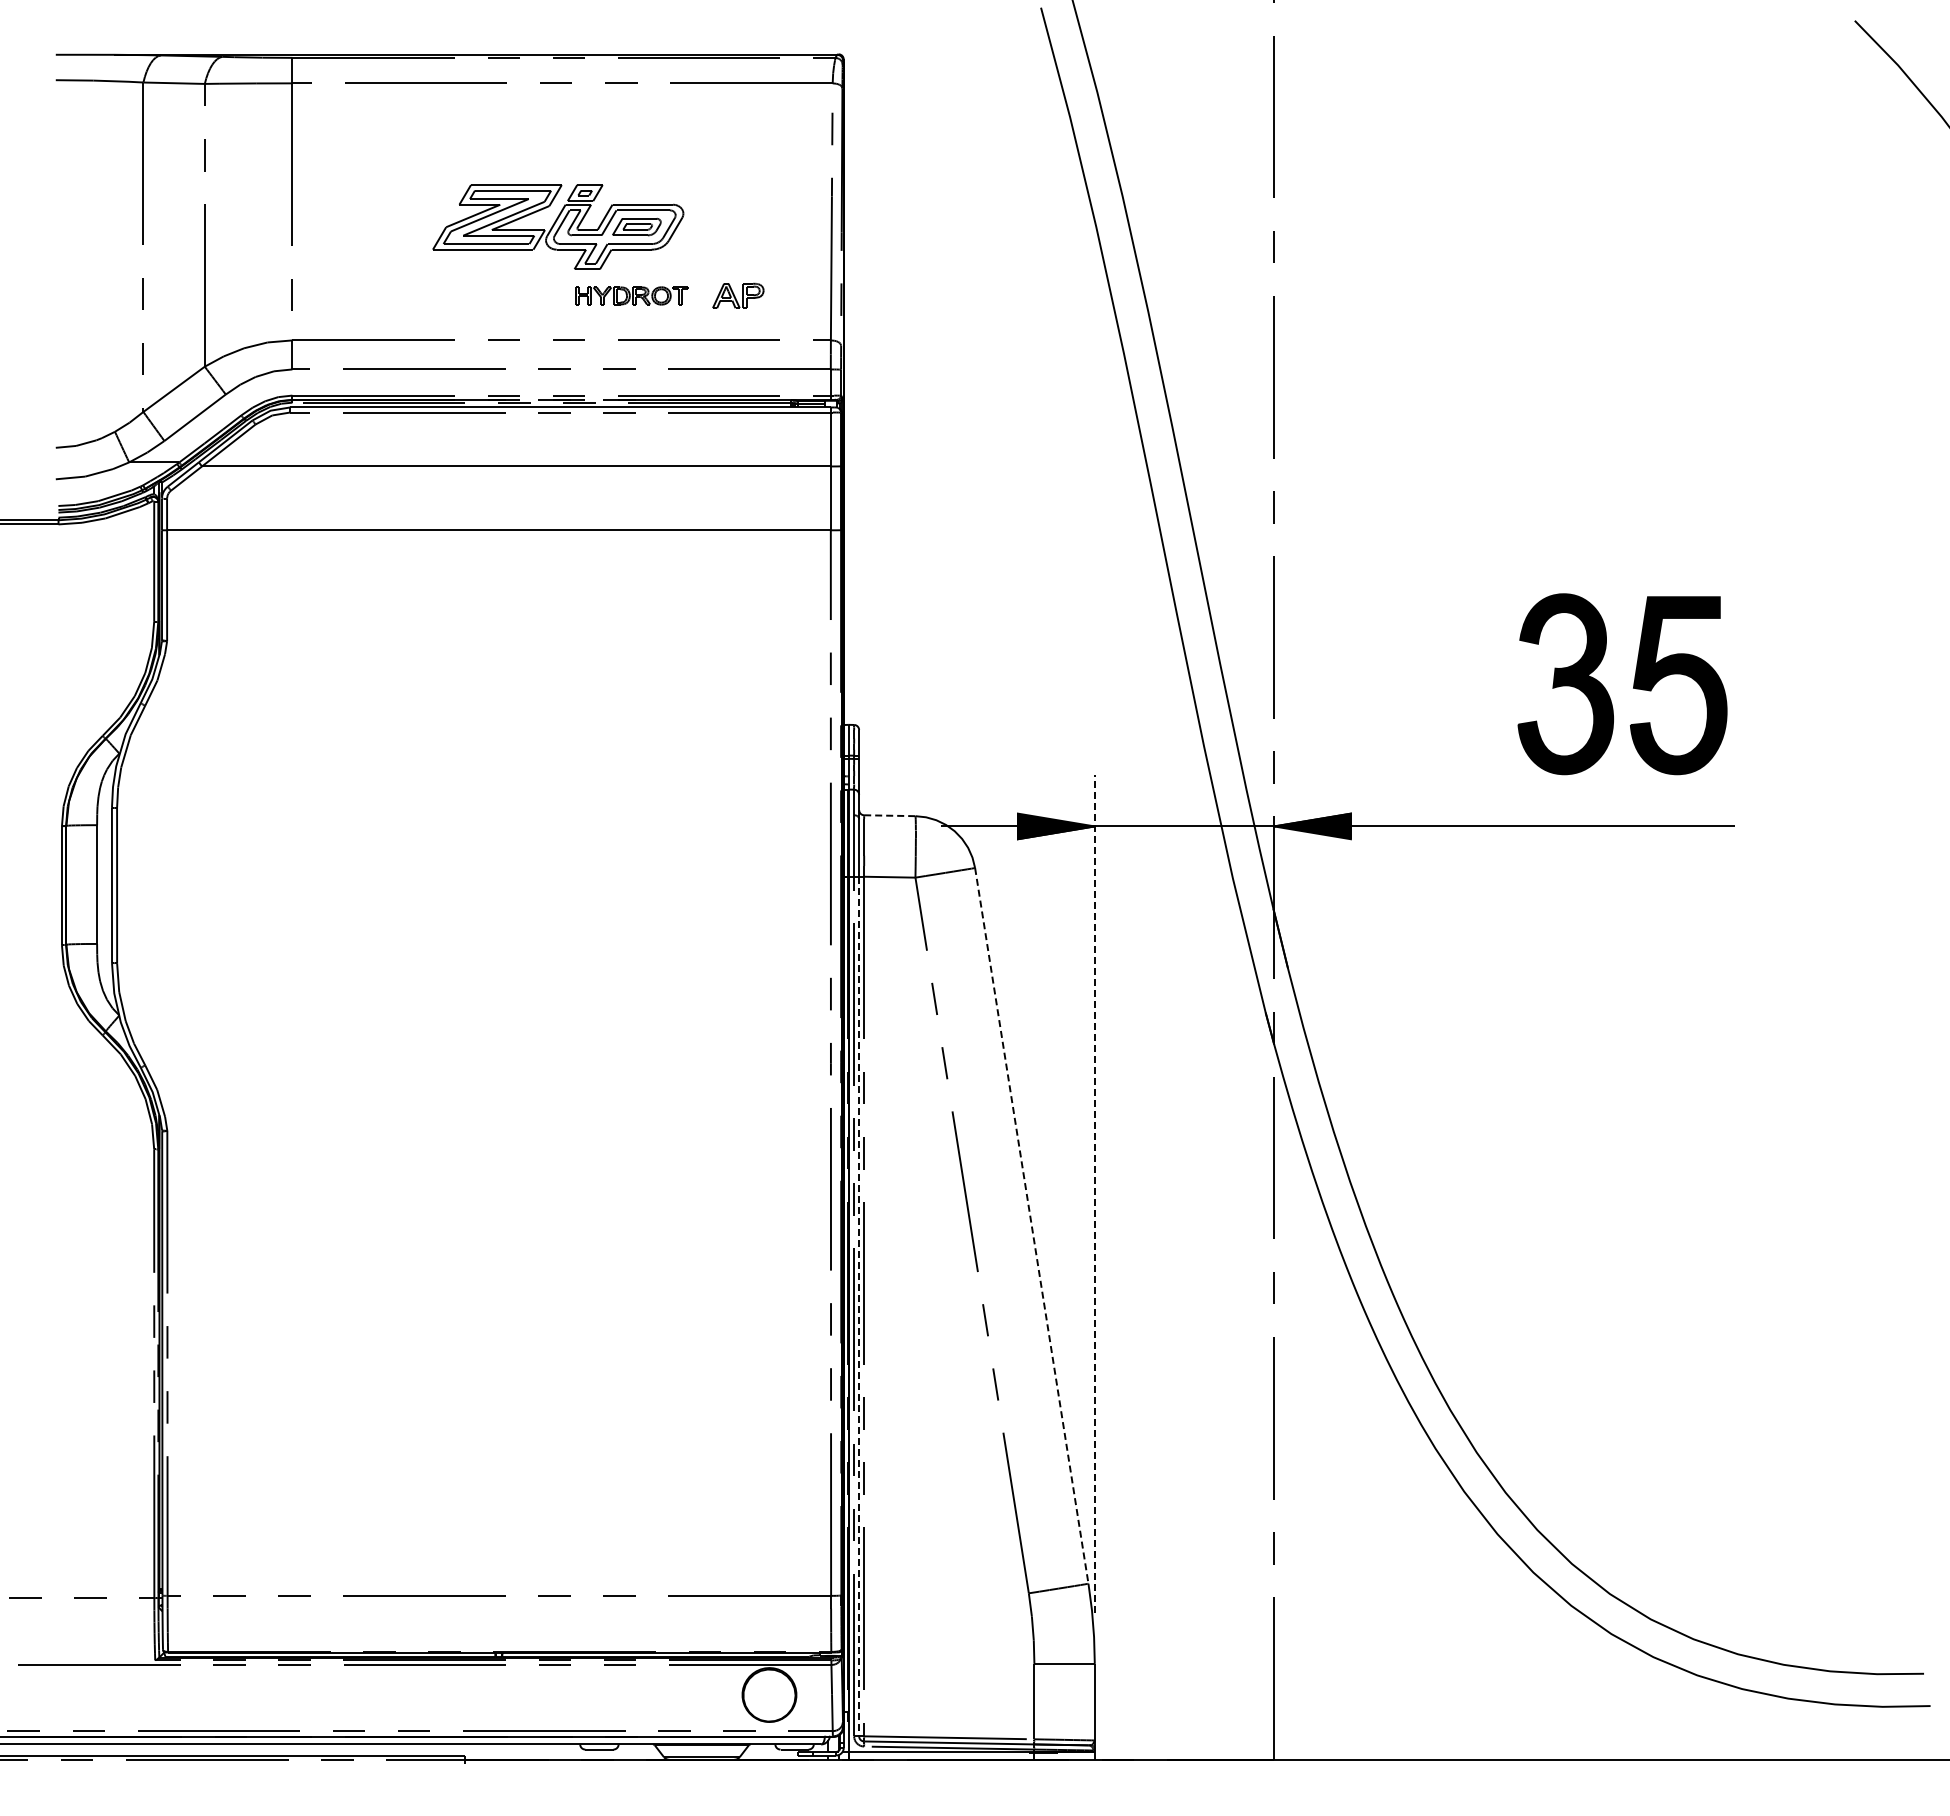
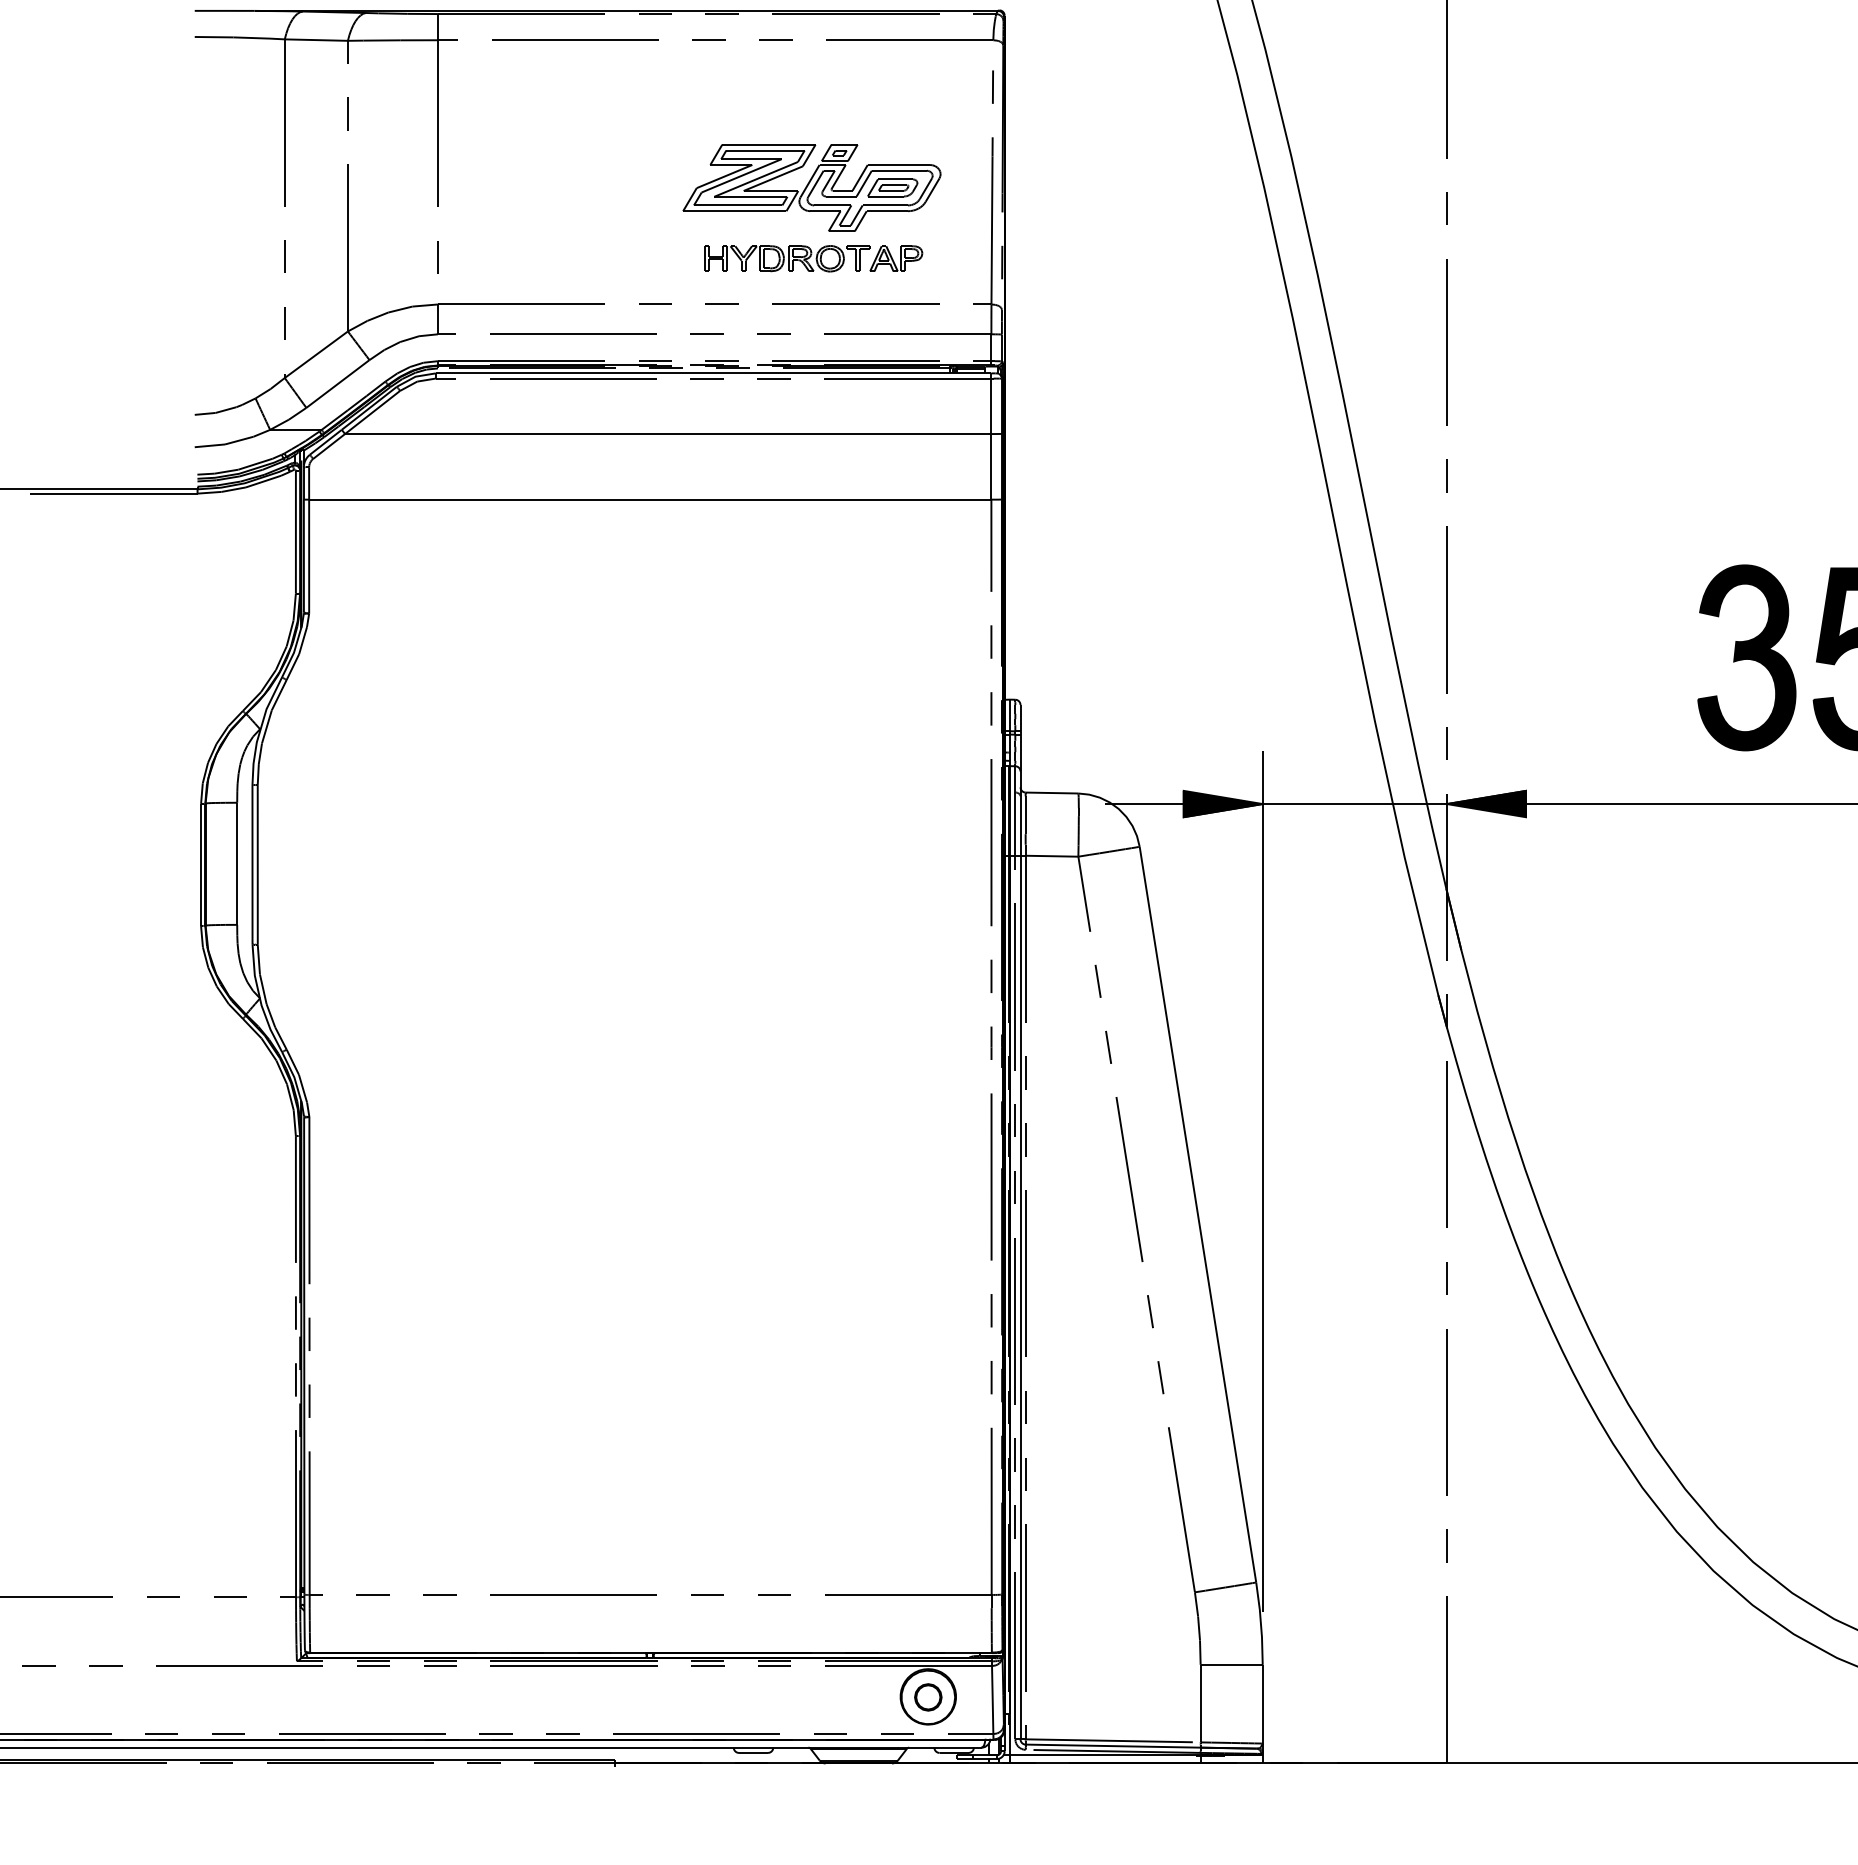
part: (558, 226) -> (812, 187), moved
part: (631, 295) -> (786, 258), size x1.43
line: (889, 815) -> (1051, 792), dashed -> solid
line: (1094, 1193) -> (1262, 1181), dashed -> solid
line: (1031, 1226) -> (1197, 1215), dashed -> solid
line: (859, 1306) -> (1020, 1297), dashed -> solid
part: (769, 1695) -> (928, 1697), added

